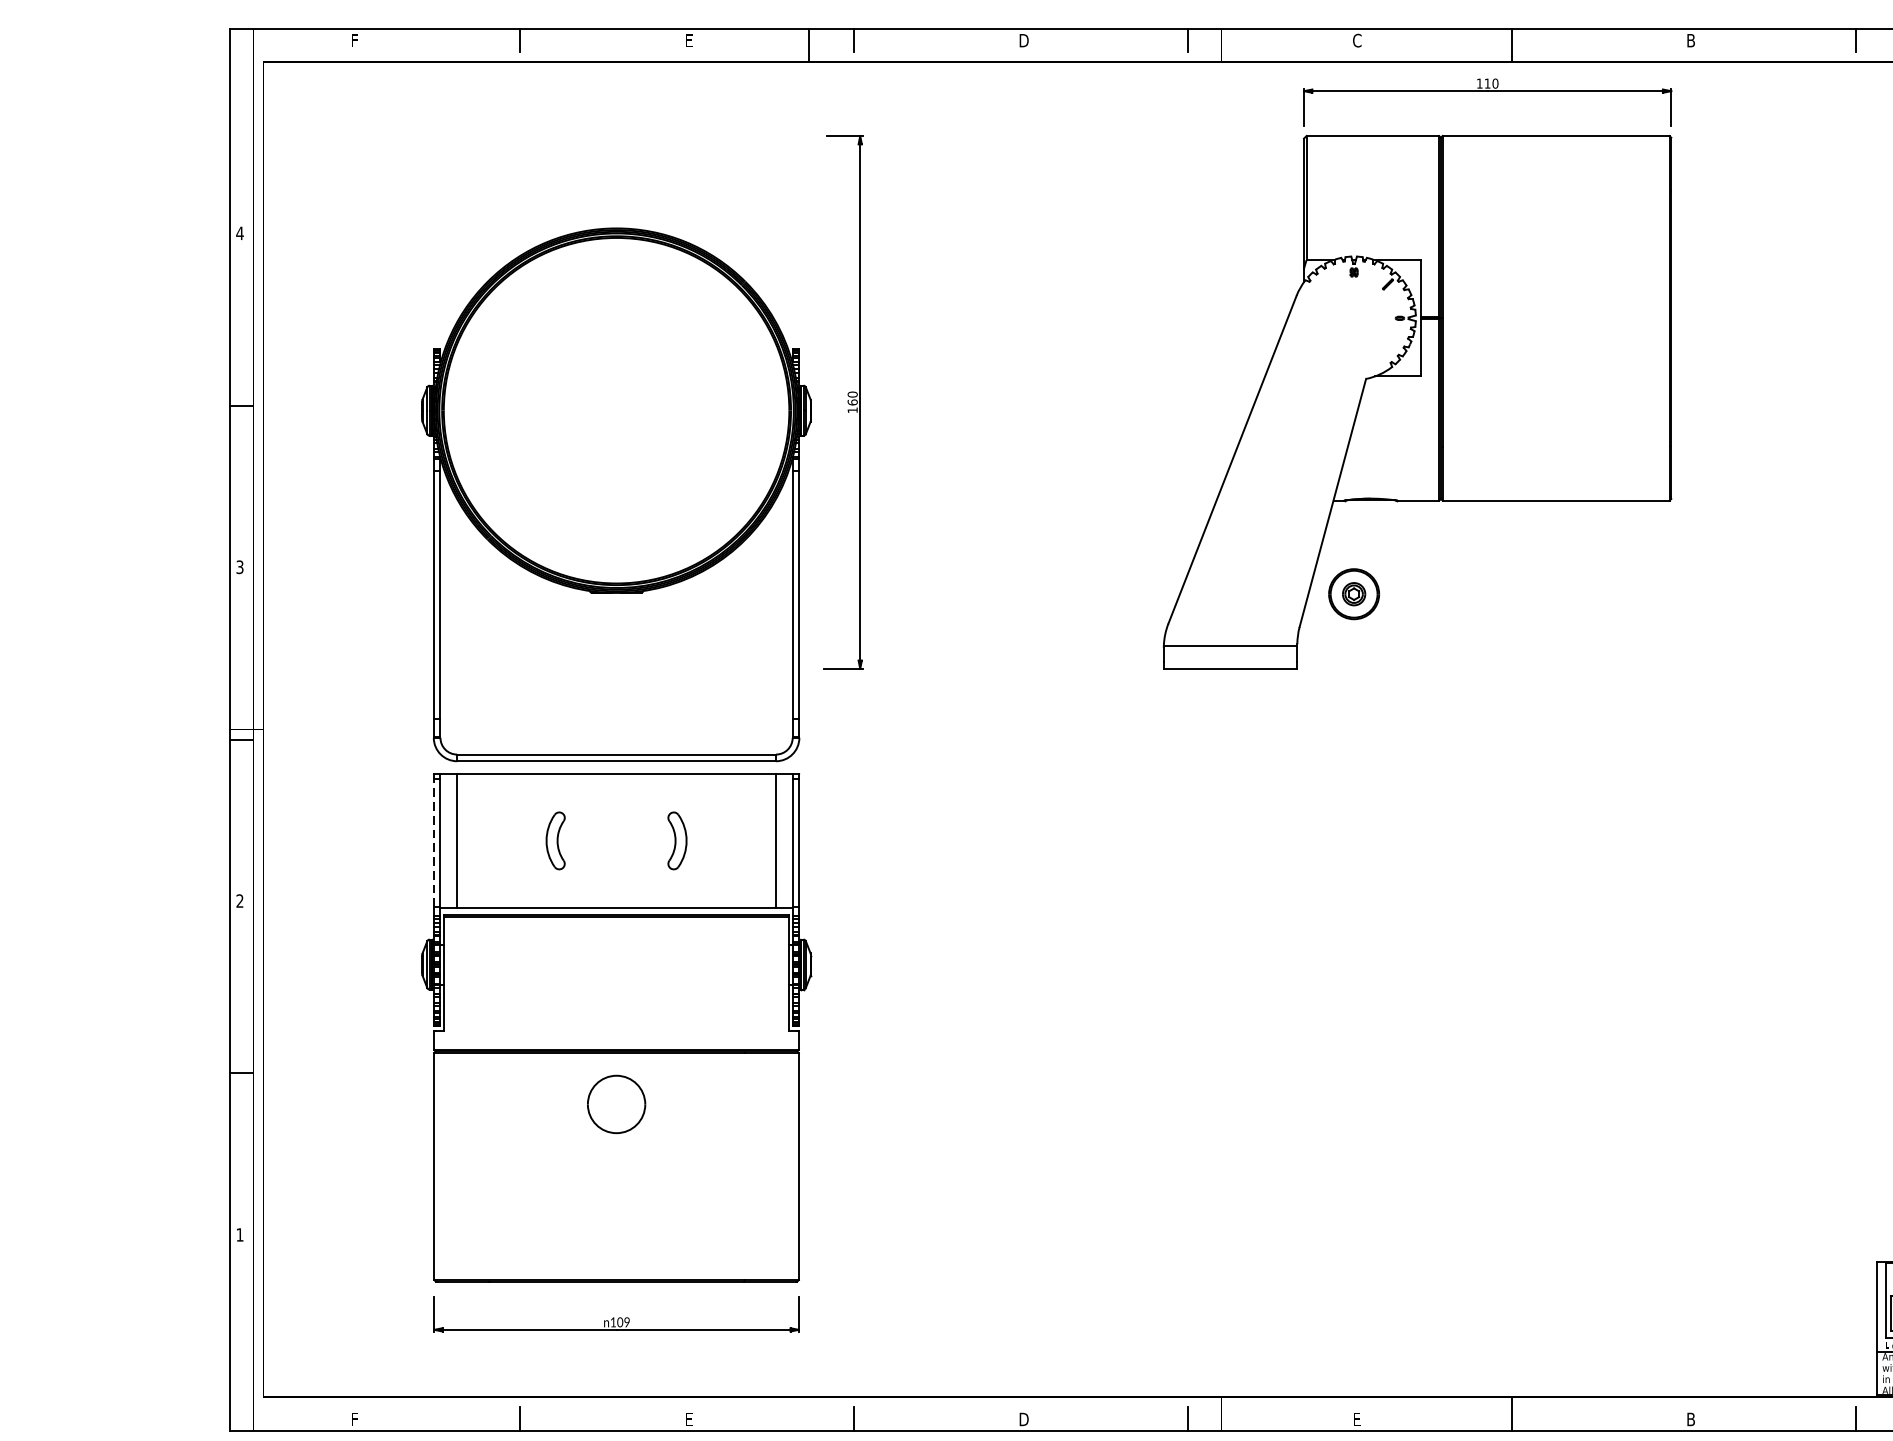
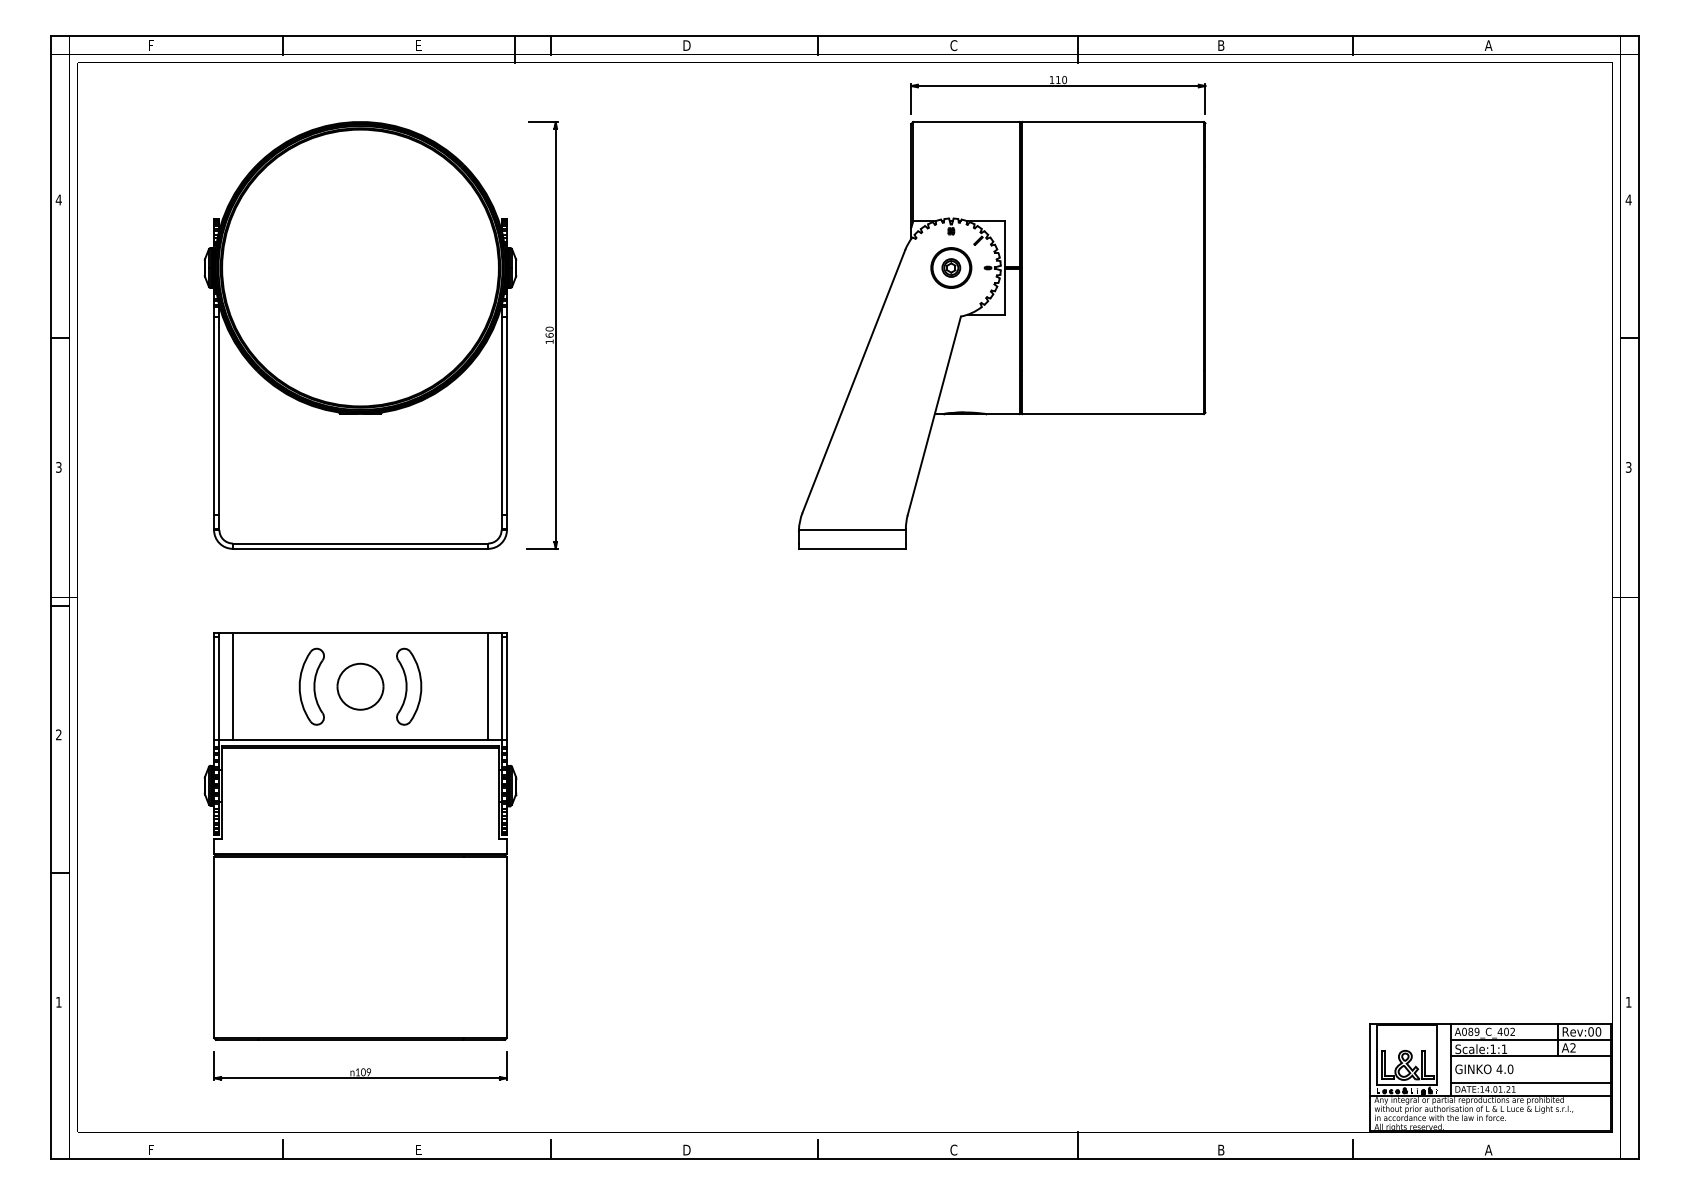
part: (616, 494) -> (360, 335), moved
part: (1354, 593) -> (951, 267), moved
part: (555, 840) -> (311, 686), size x1.67
part: (677, 840) -> (409, 686), size x1.67
line: (434, 841) -> (214, 687), dashed -> solid
part: (616, 1104) -> (360, 686), moved
text: (1356, 1418) -> (953, 1149), E -> C

